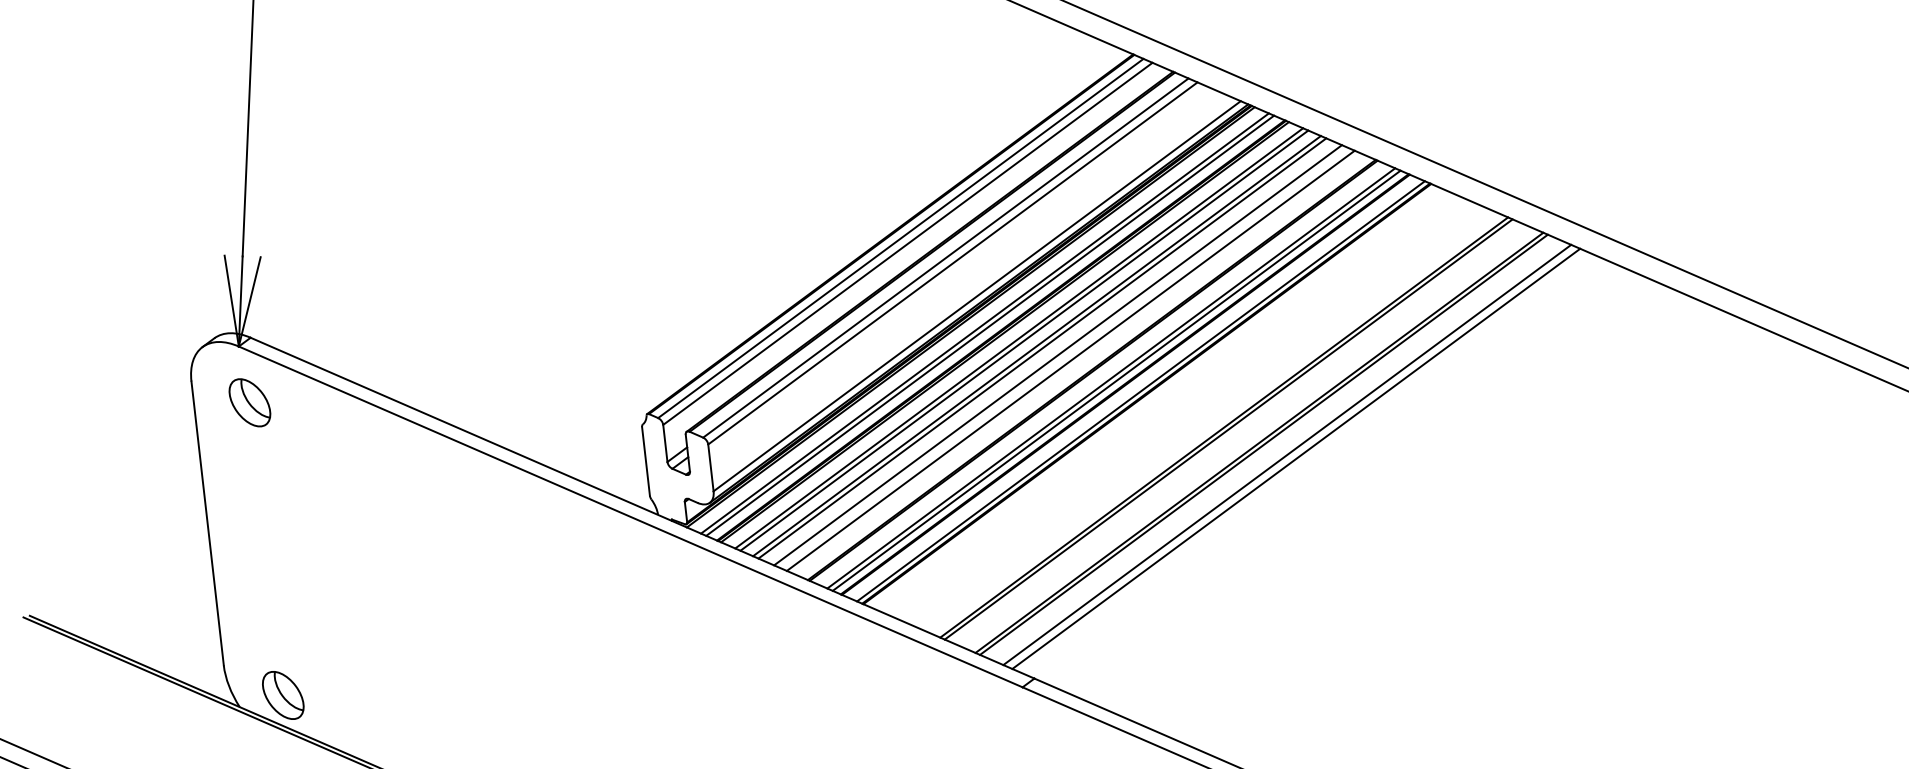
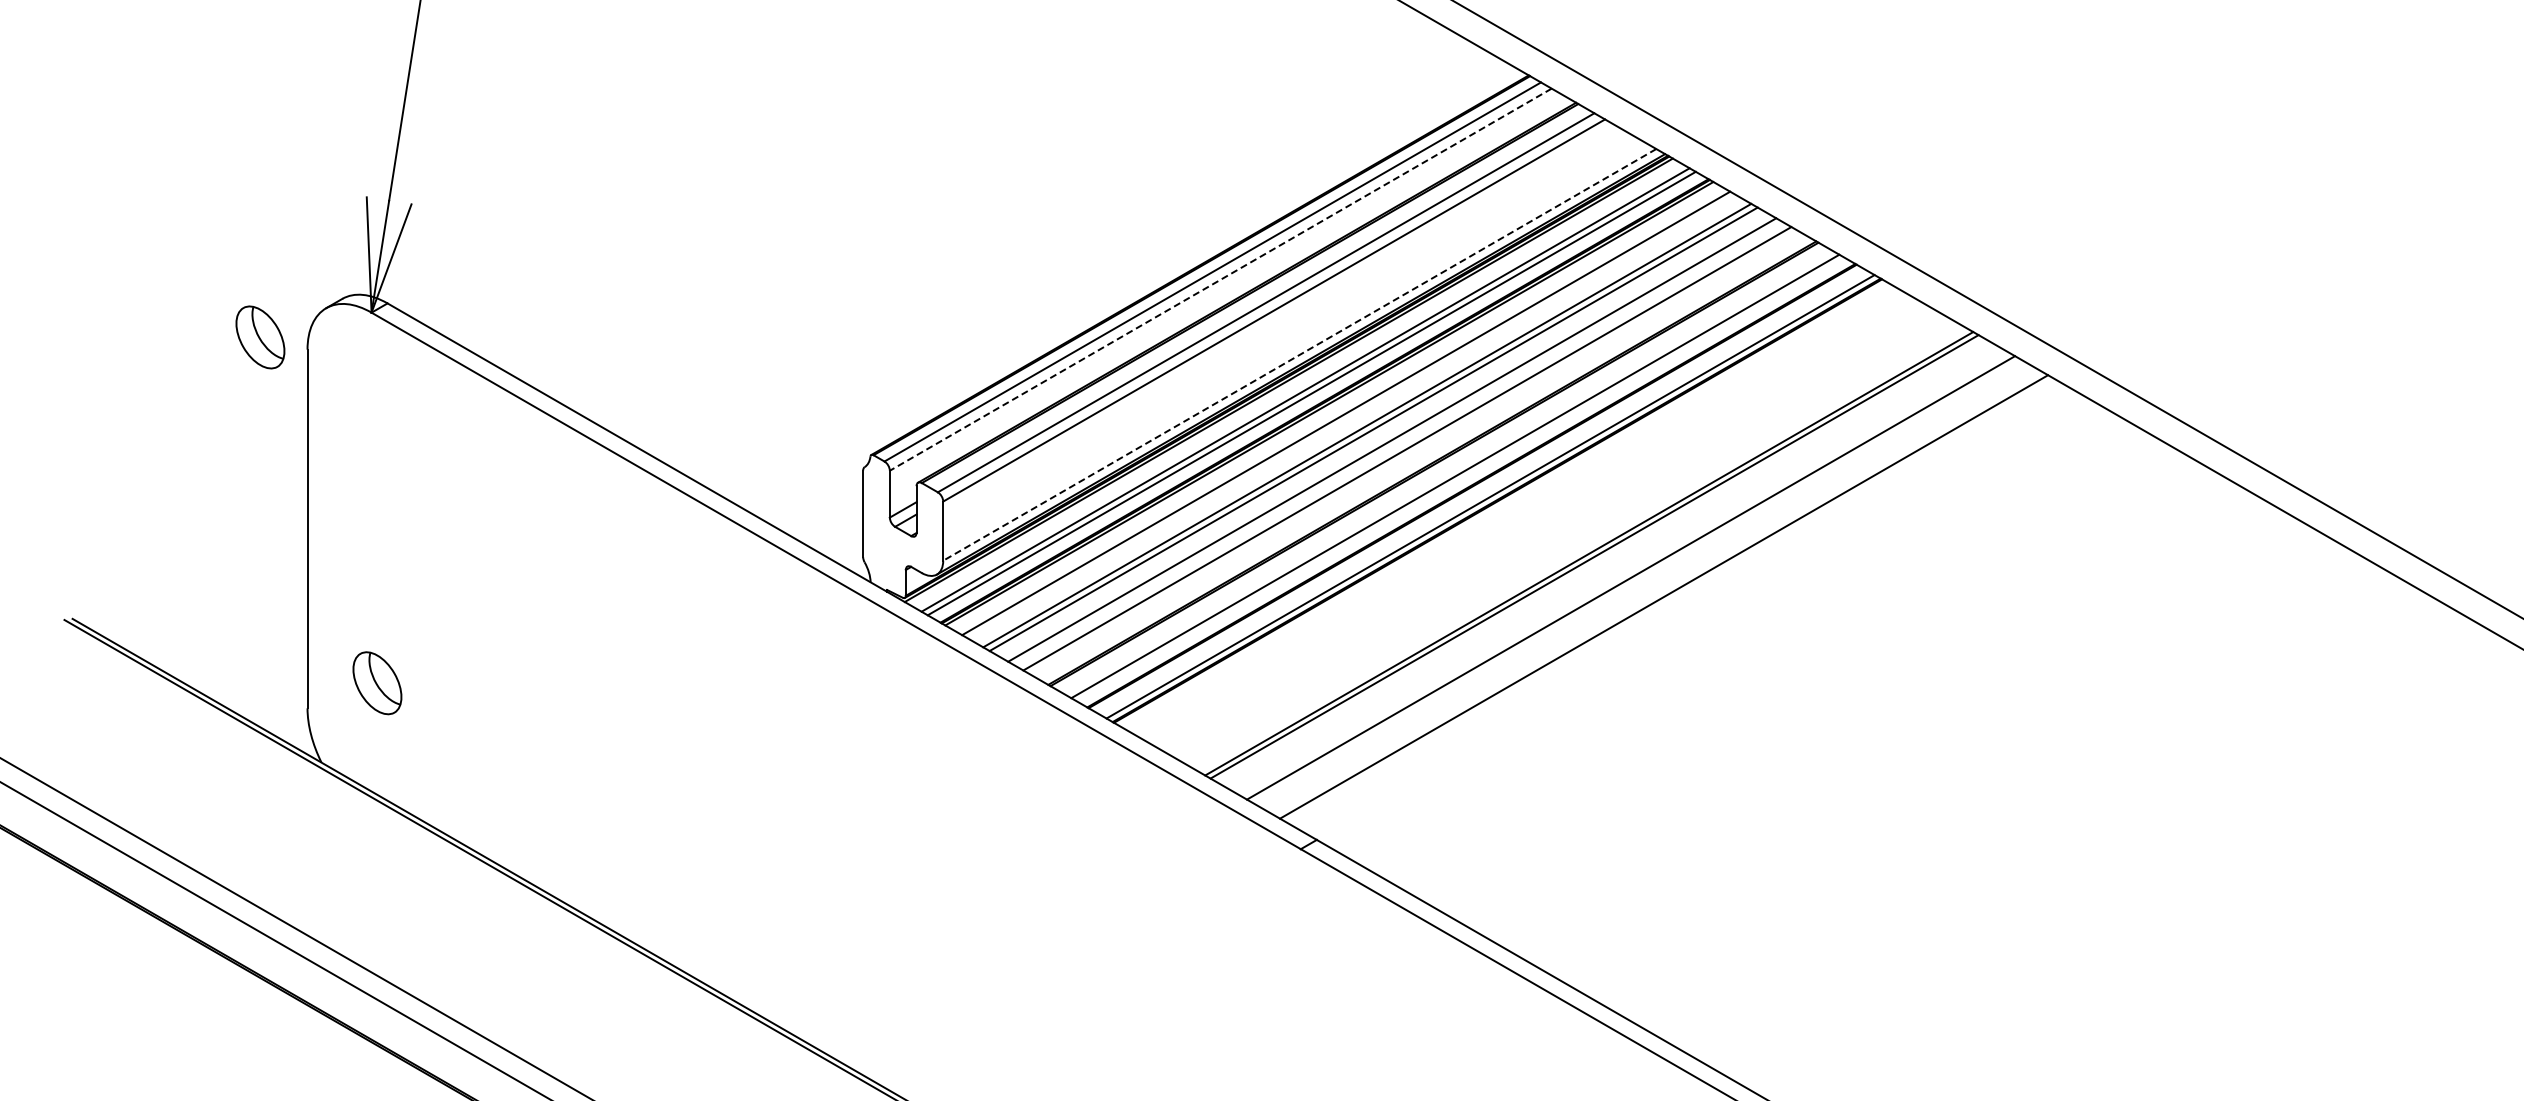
line: (907, 243) -> (1220, 279), solid -> dashed
line: (976, 295) -> (1299, 354), solid -> dashed
line: (1024, 340) -> (1352, 416), removed
line: (1116, 380) -> (1461, 479), removed
part: (249, 402) -> (260, 337), moved
line: (1264, 444) -> (1636, 580), removed
line: (1296, 458) -> (1674, 602), removed
part: (283, 695) -> (377, 683), moved

